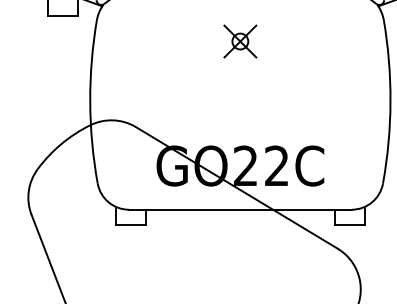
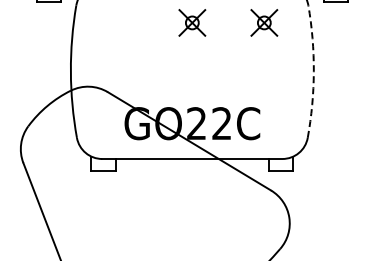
part: (329, 41) -> (264, 22), added
arc: (390, 101) -> (313, 71), solid -> dashed

